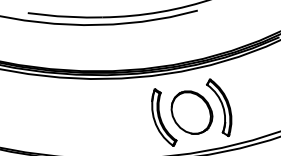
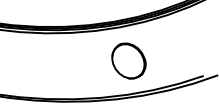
part: (219, 107) -> (151, 56), removed
part: (164, 117) -> (106, 65), removed

